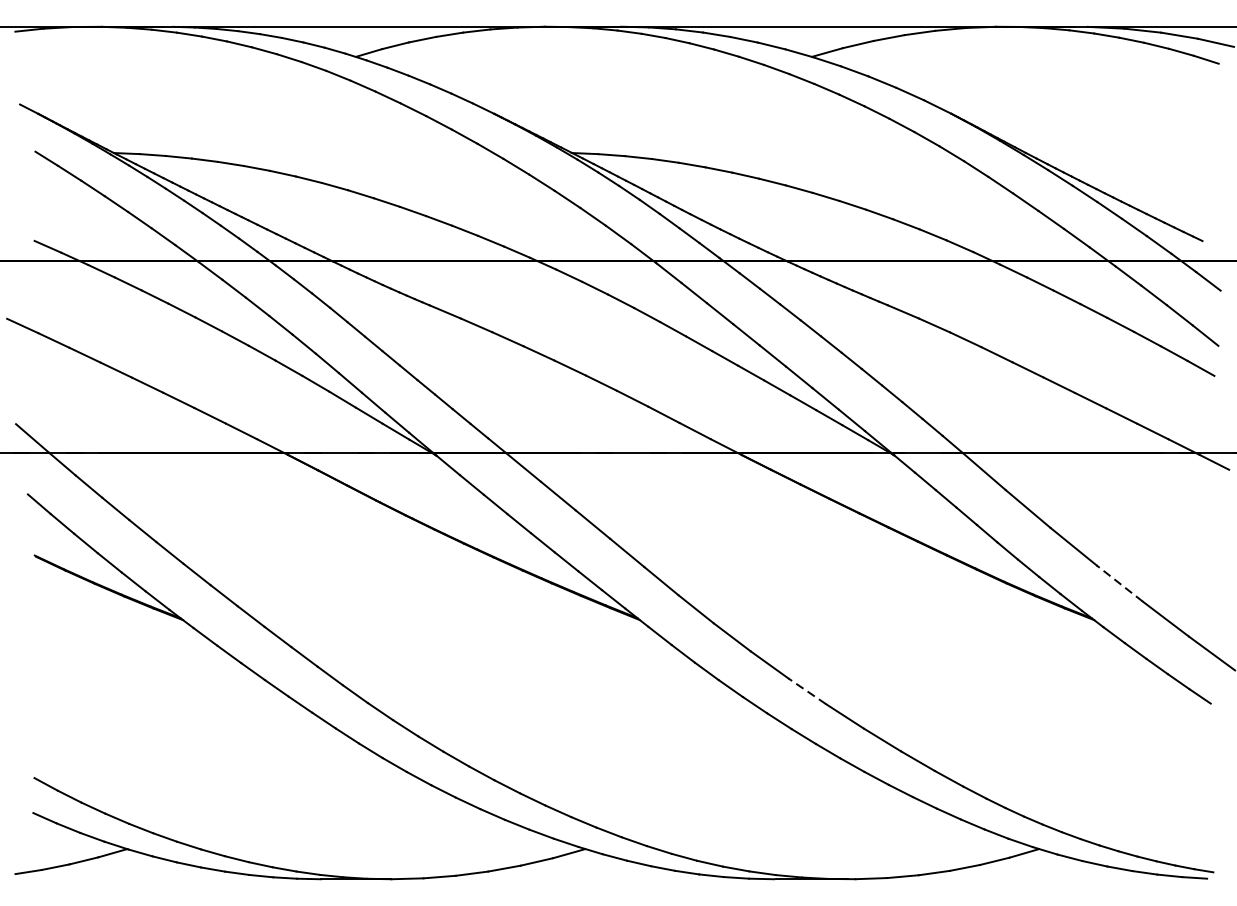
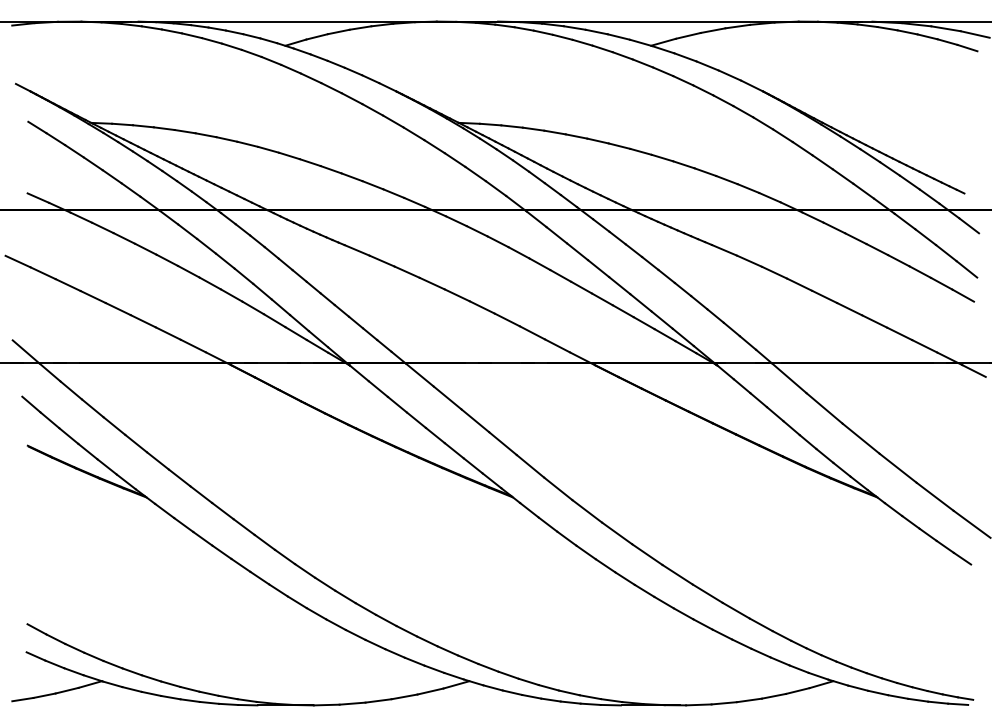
line: (1120, 583) -> (898, 468), dashed -> solid
line: (806, 691) -> (646, 554), dashed -> solid

